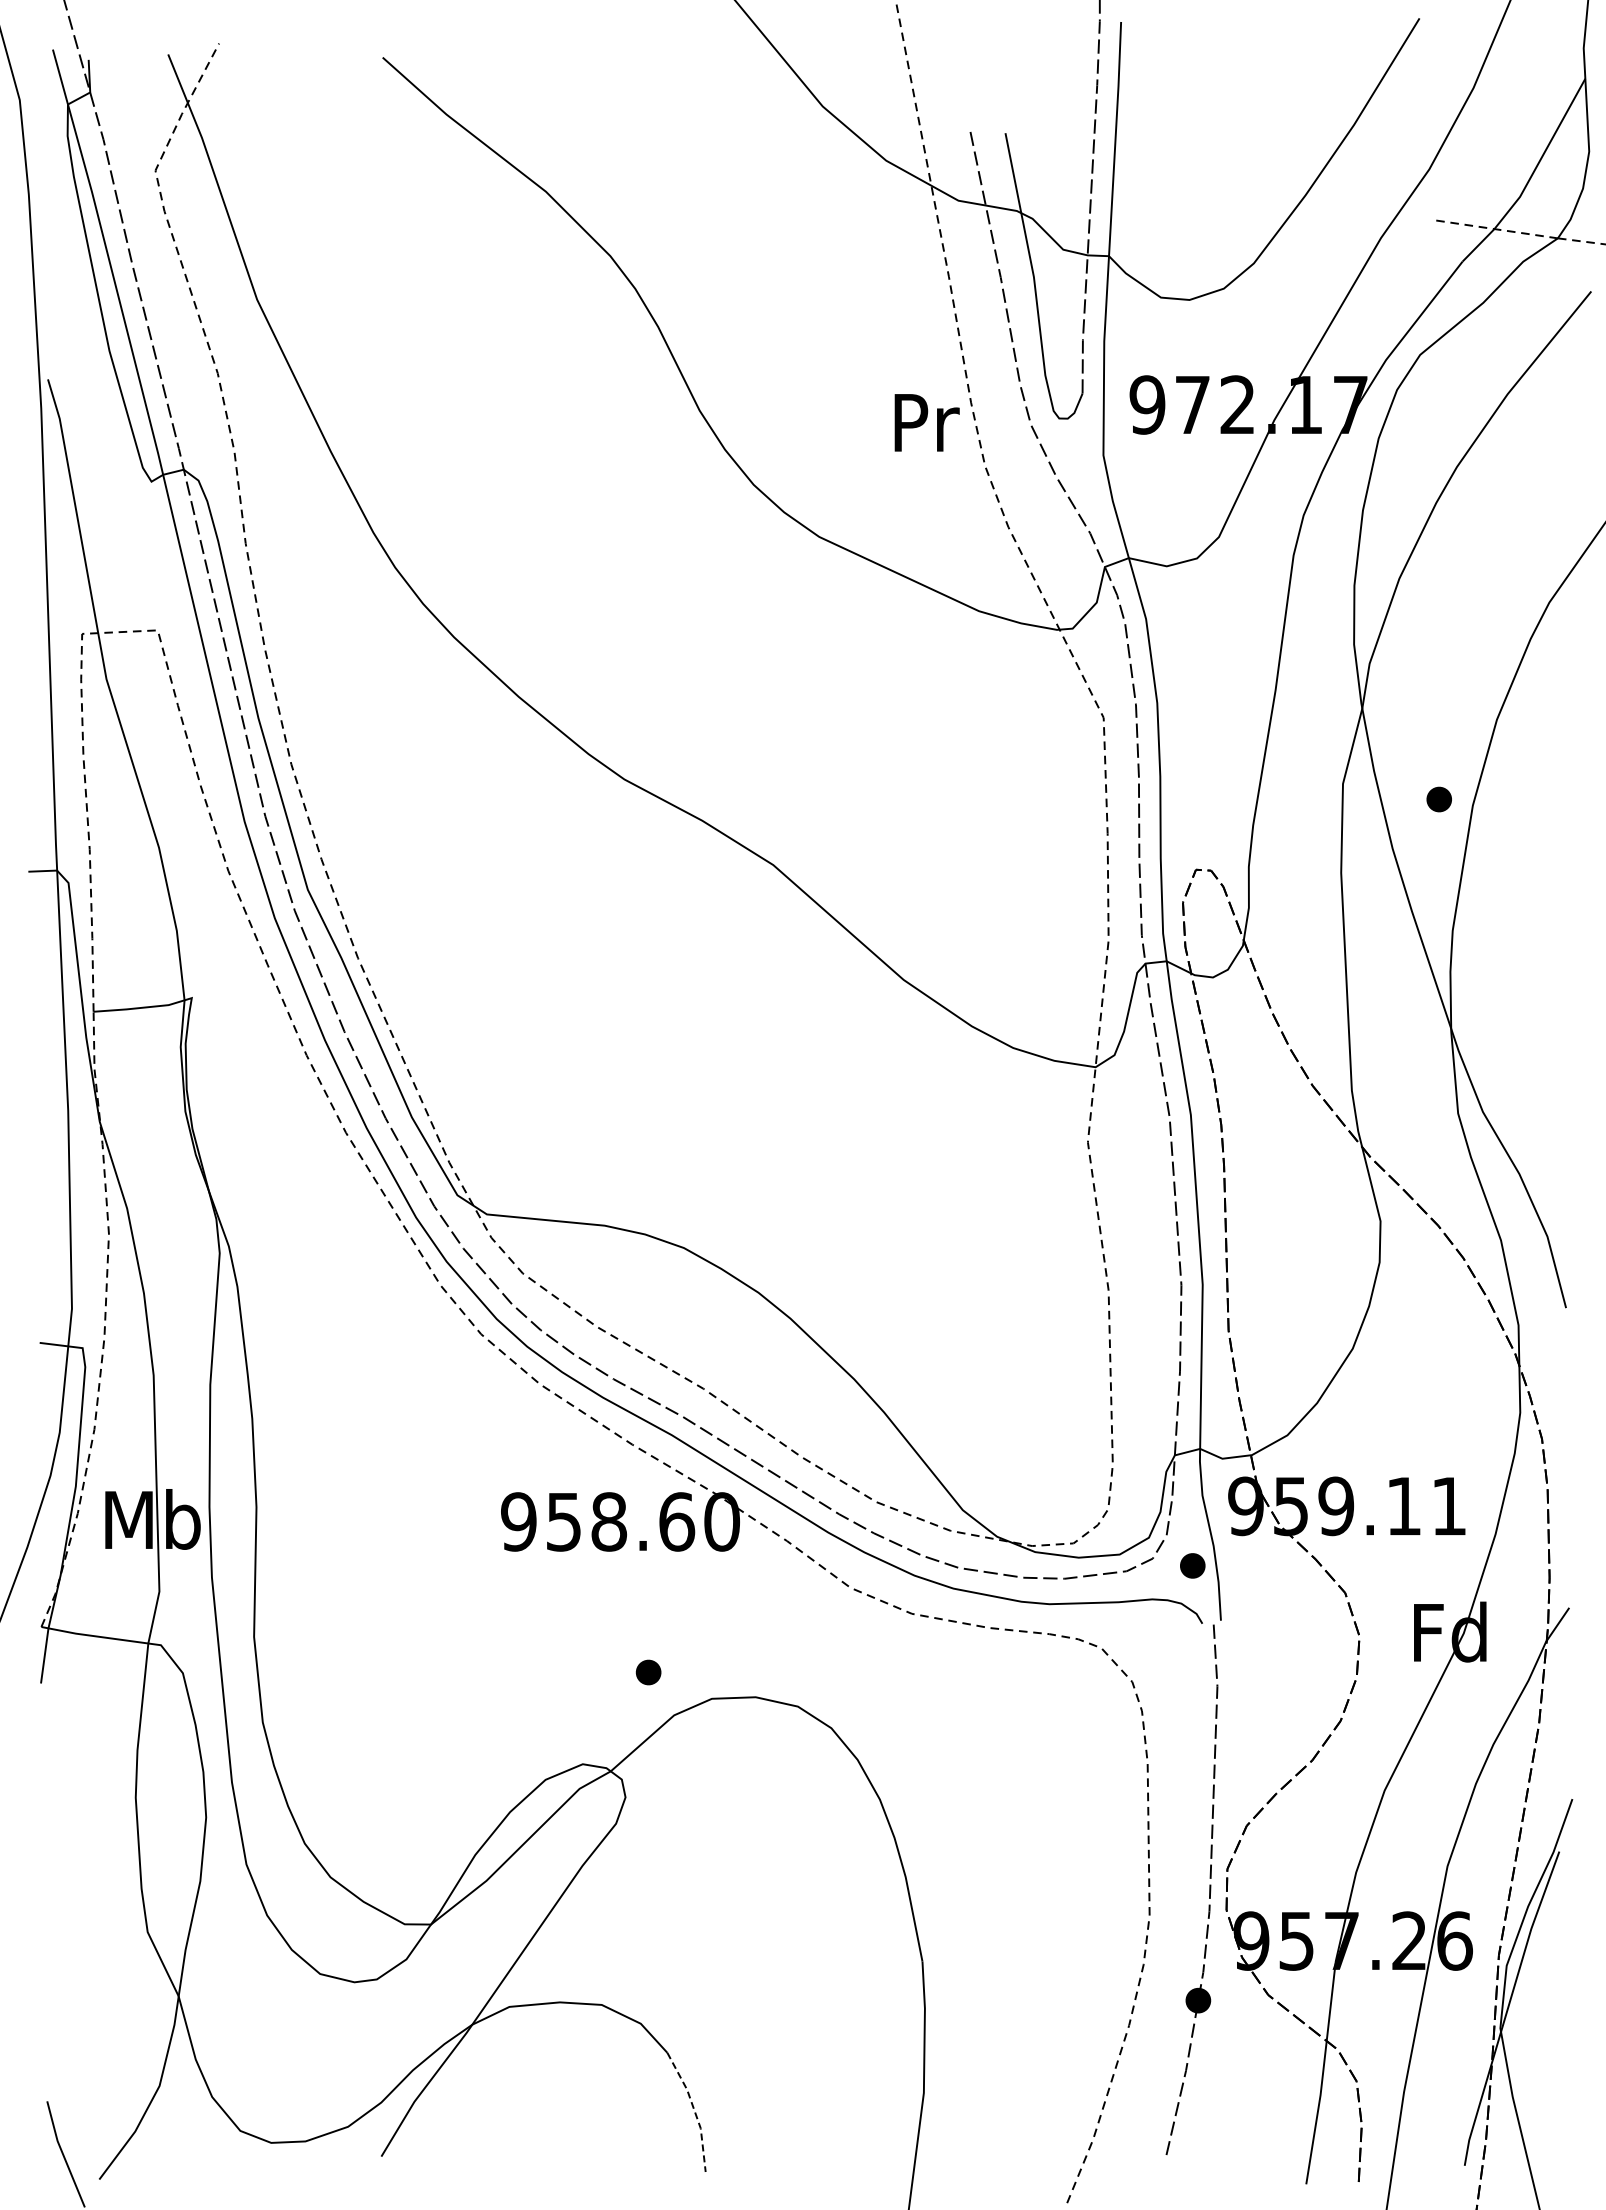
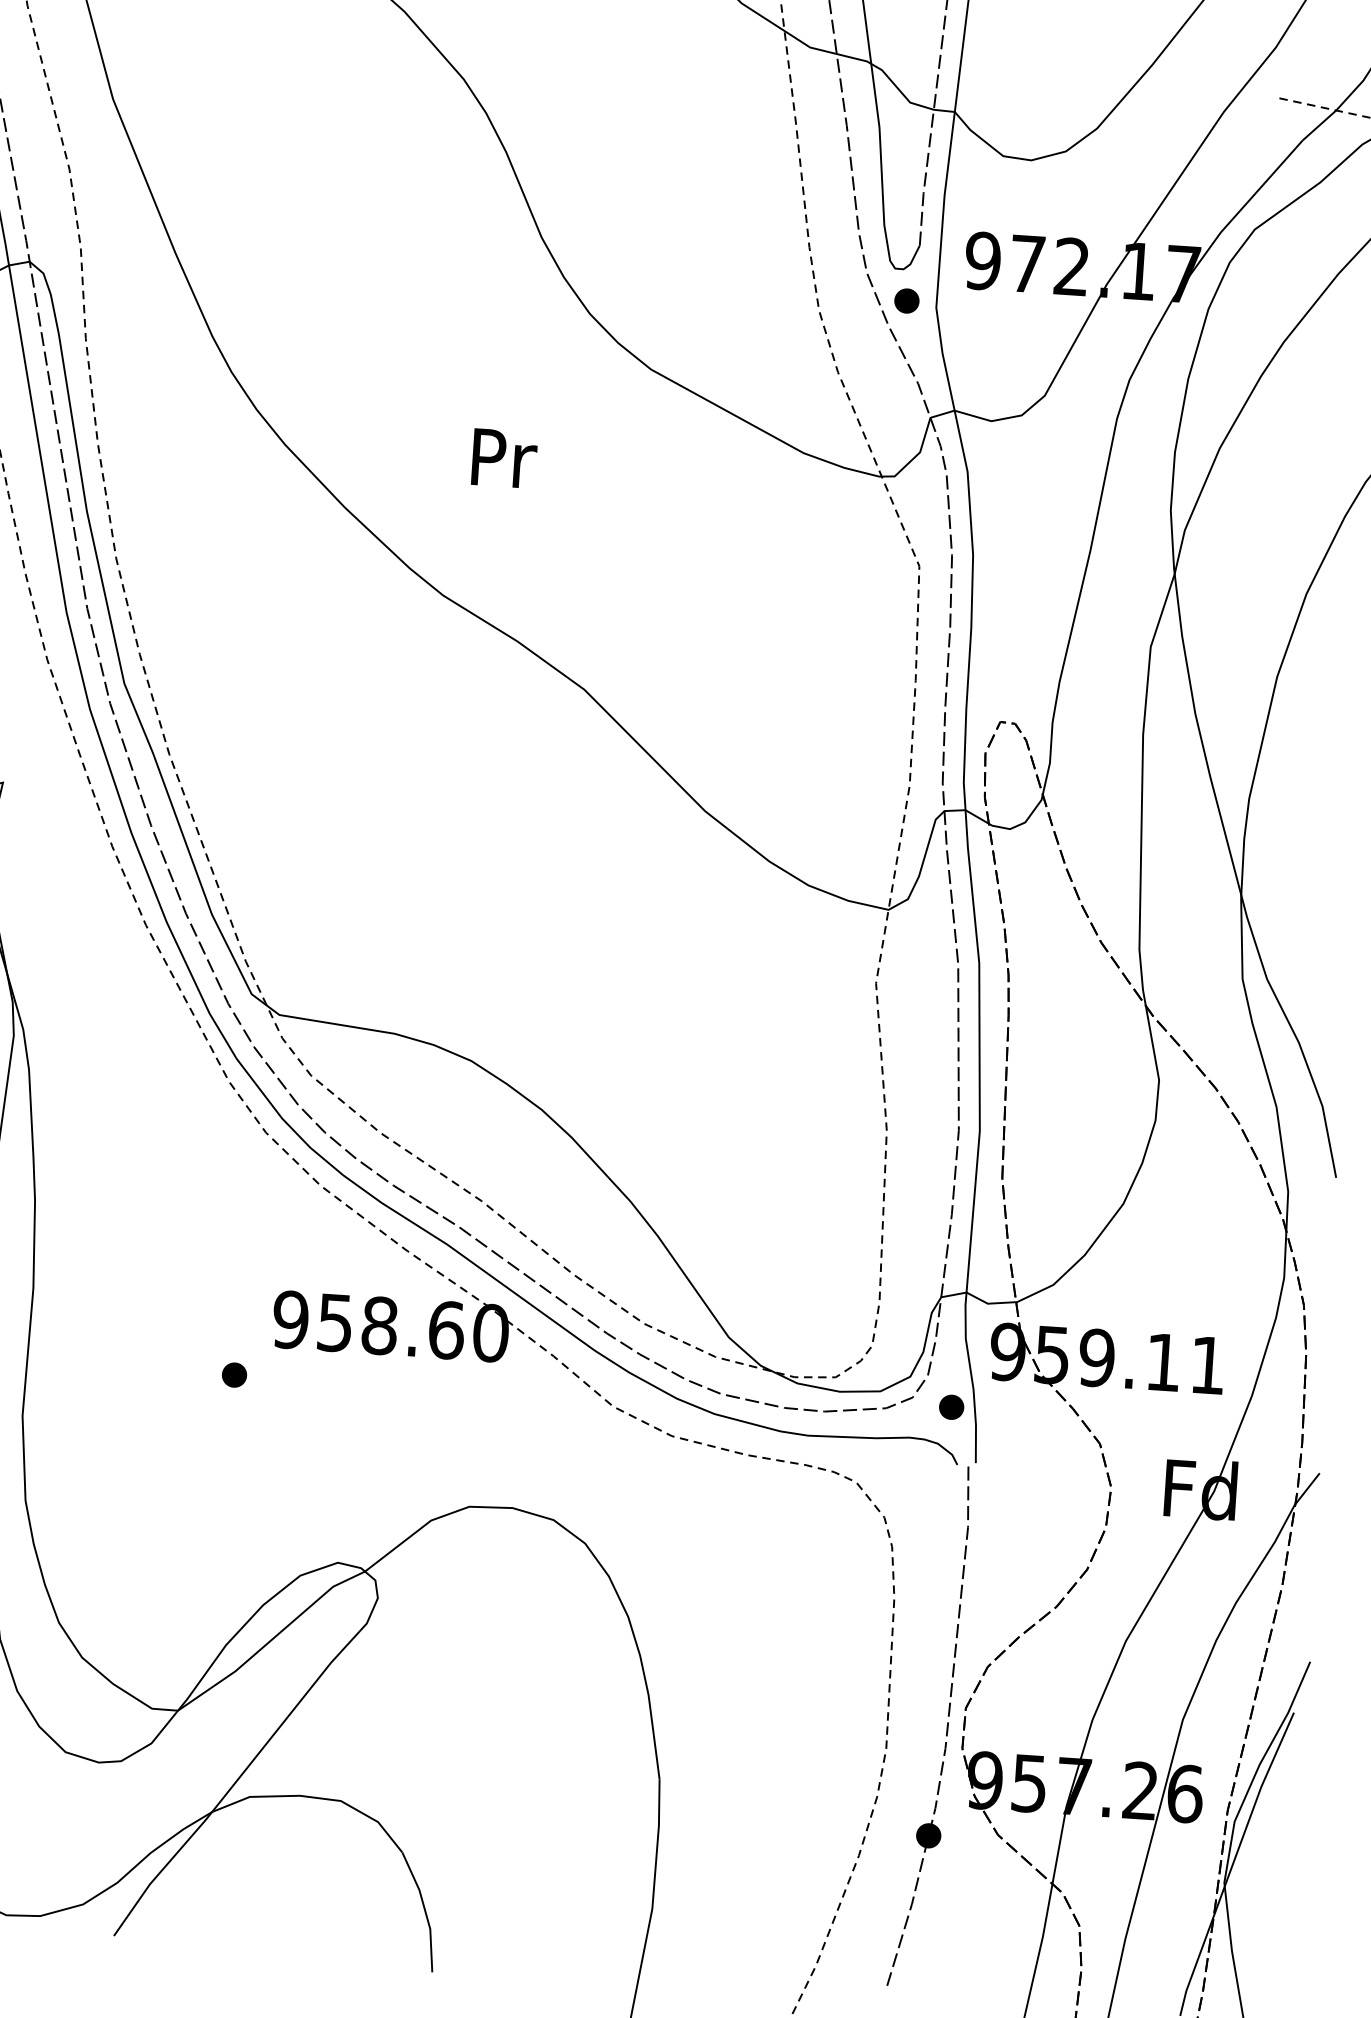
text: (926, 422) -> (503, 458), moved
part: (1438, 799) -> (906, 300), moved
part: (648, 1672) -> (234, 1375), moved
line: (694, 2109) -> (425, 1910), dashed -> solid

